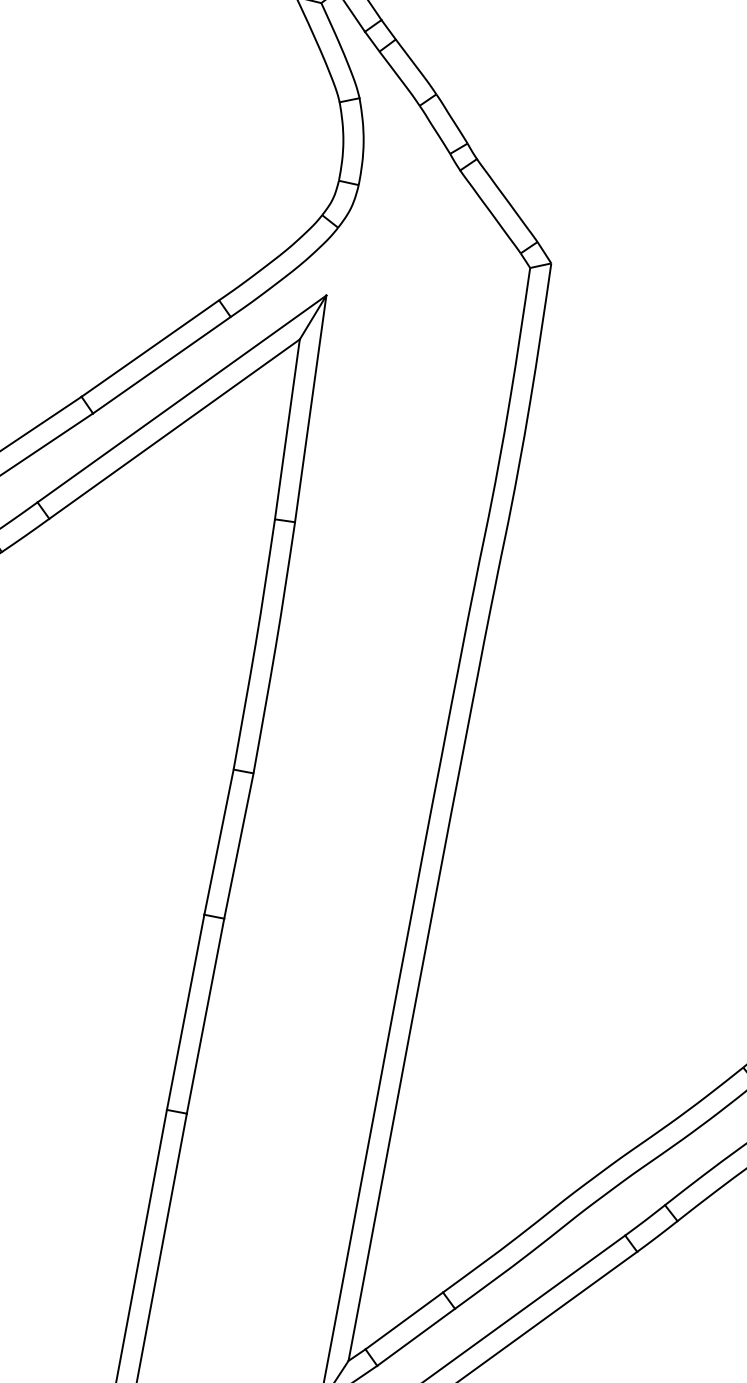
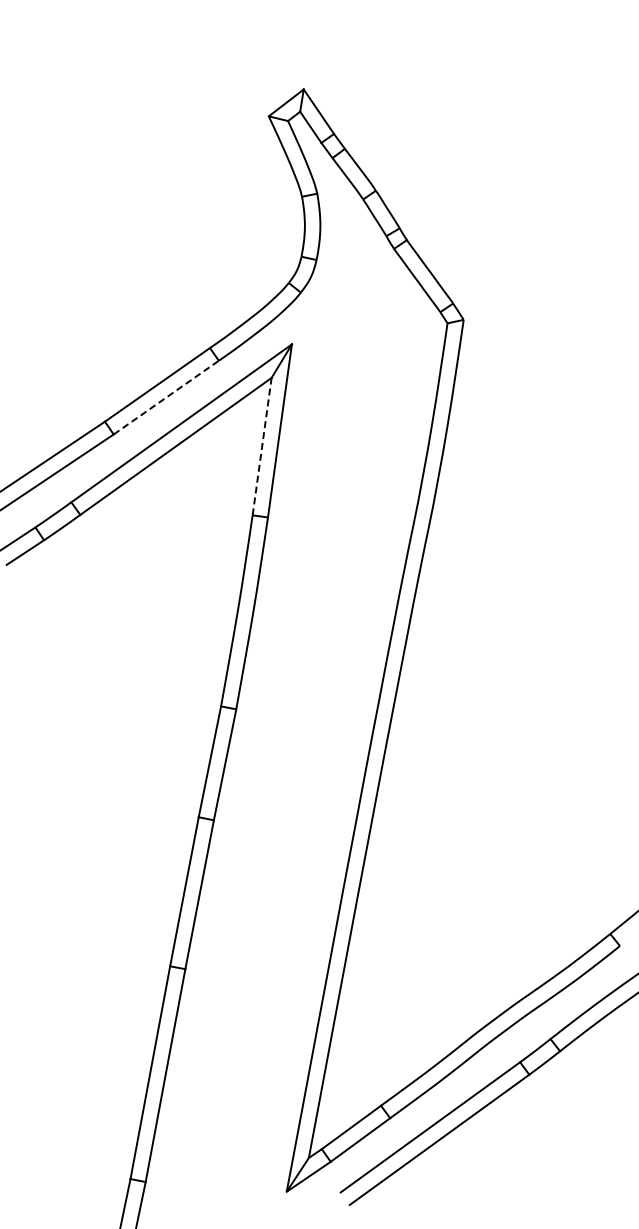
line: (162, 365) -> (166, 397), solid -> dashed
line: (287, 429) -> (262, 446), solid -> dashed

